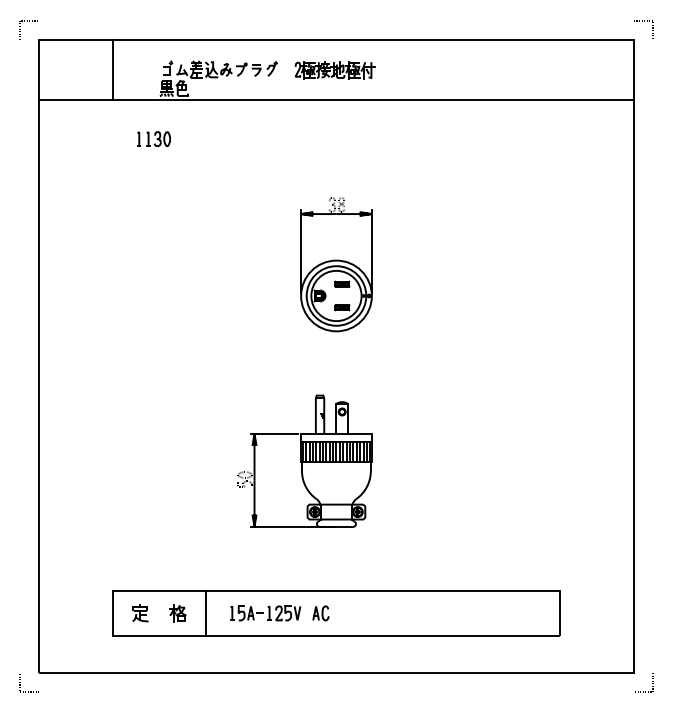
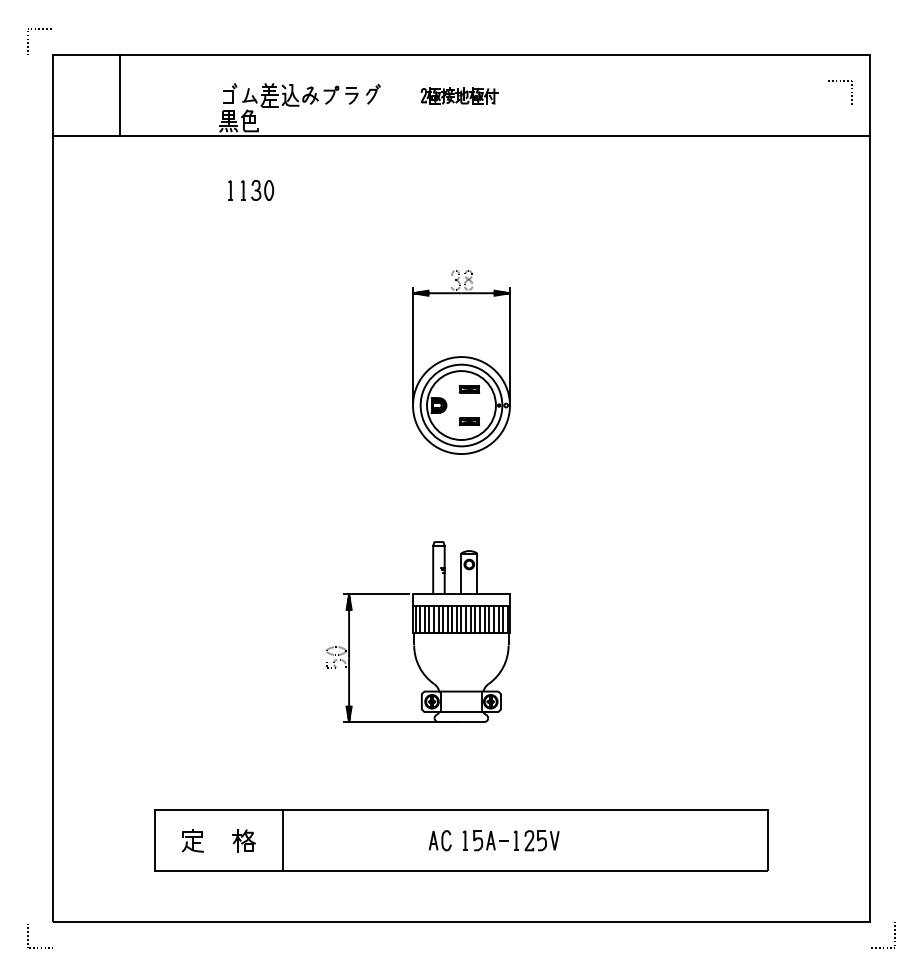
line: (642, 21) -> (837, 81), moved
line: (113, 69) -> (120, 95), moved
part: (334, 70) -> (458, 96), size x0.7
part: (153, 138) -> (250, 189), moved
part: (265, 613) -> (510, 840), moved

